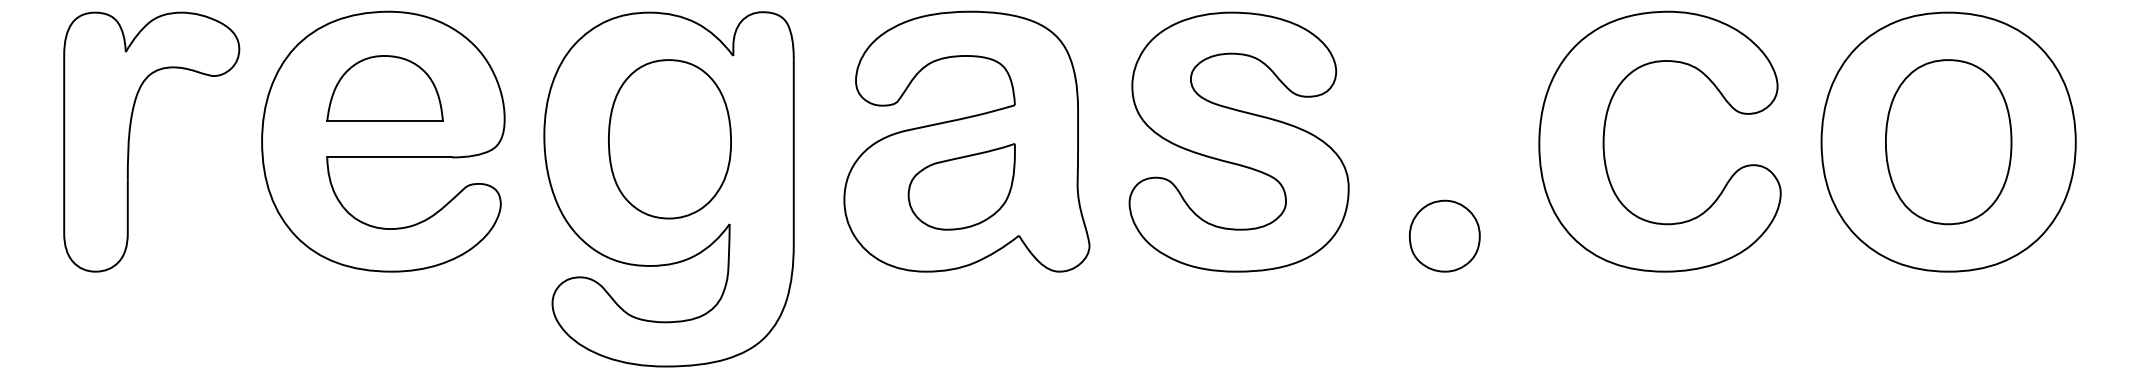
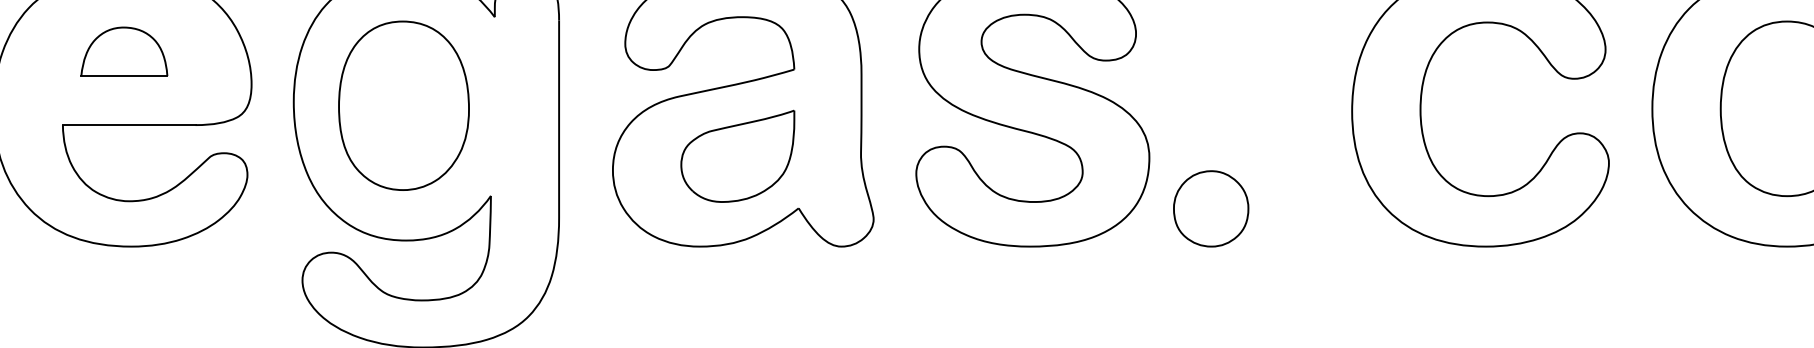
part: (384, 88) -> (123, 51), size x0.7
part: (669, 139) -> (403, 106), moved
part: (1444, 235) -> (1210, 208), moved

